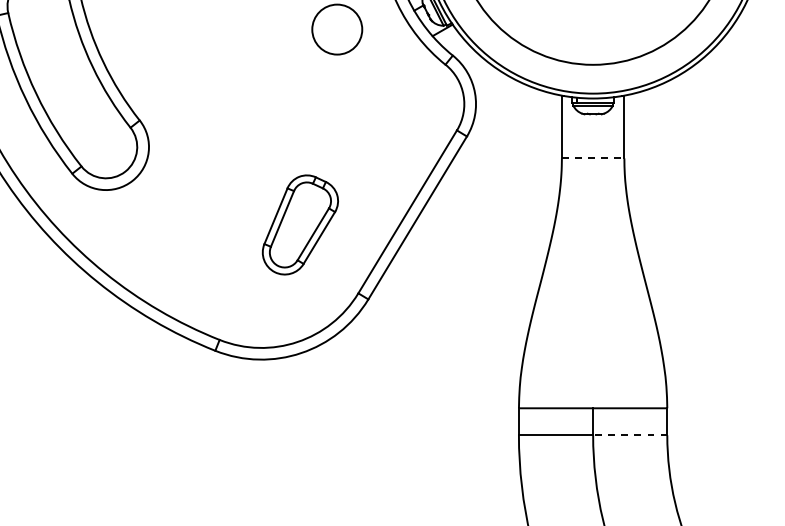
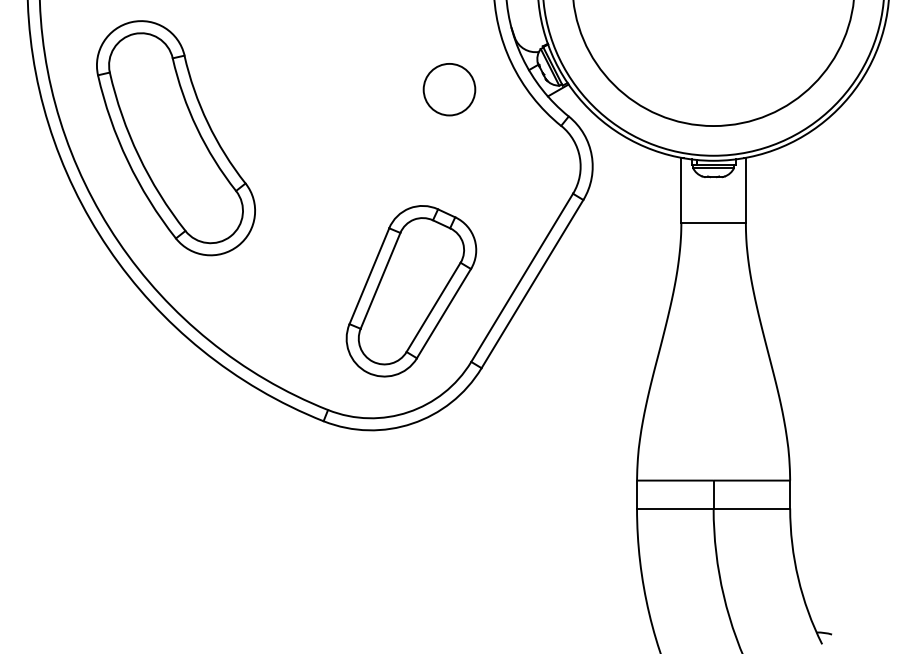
line: (593, 158) -> (714, 222), dashed -> solid
part: (300, 225) -> (411, 291), size x1.67
line: (629, 435) -> (751, 508), dashed -> solid

